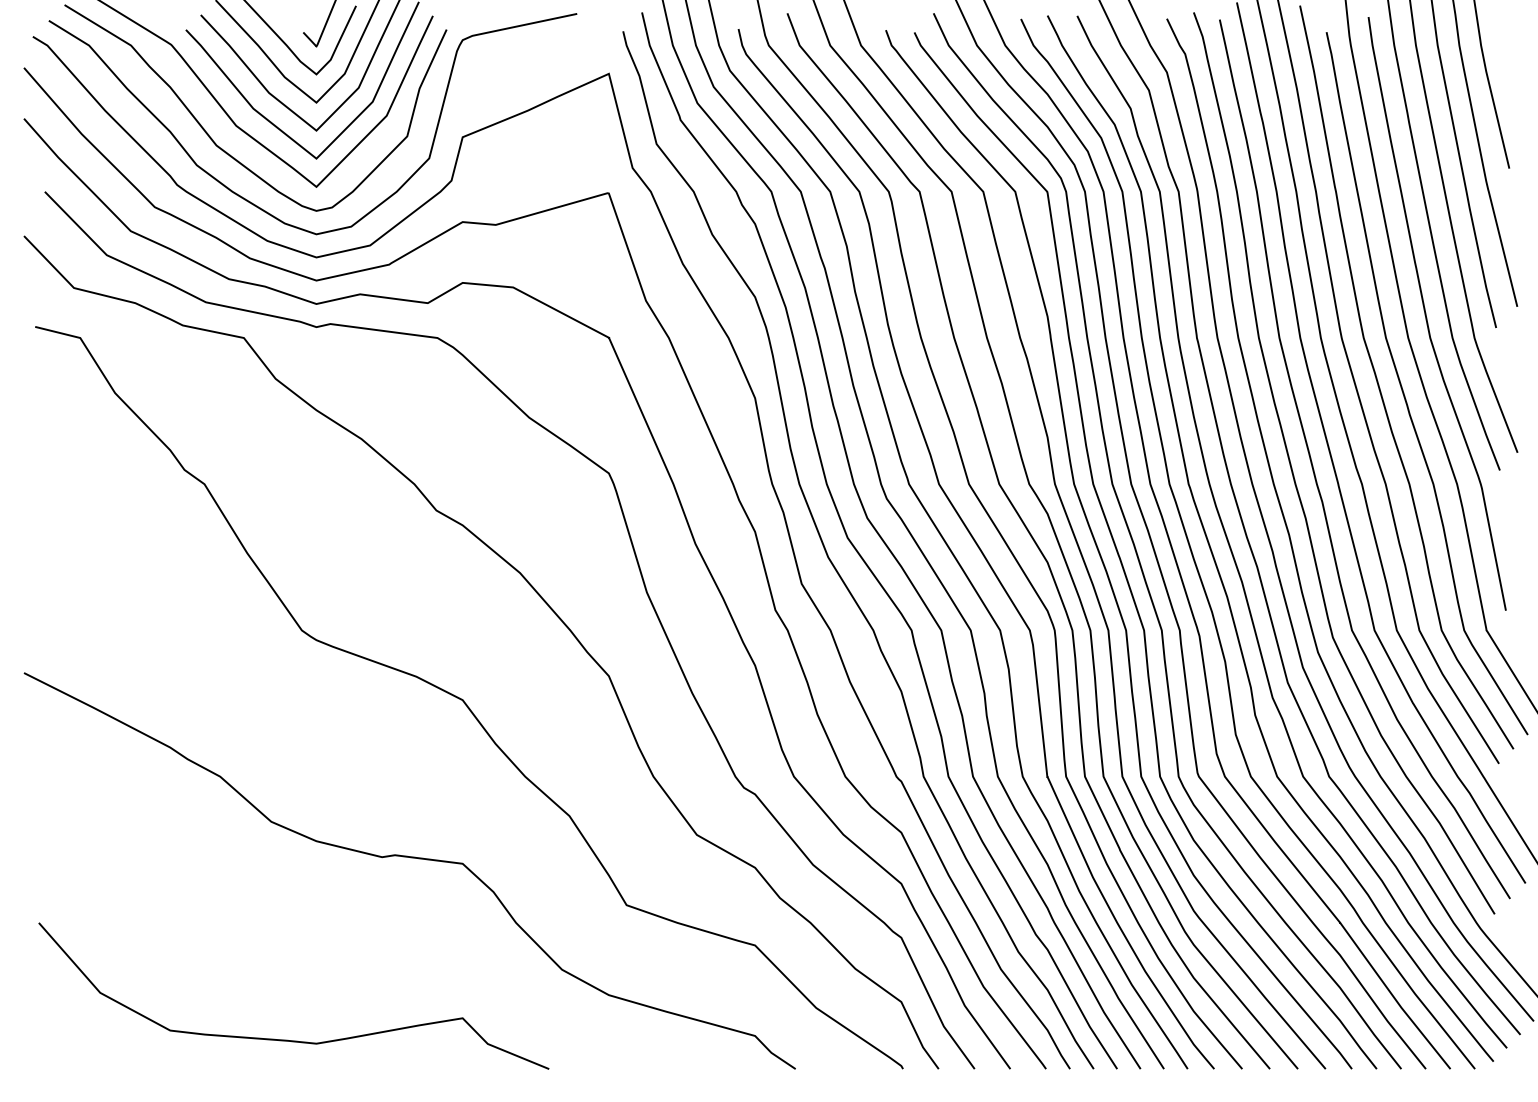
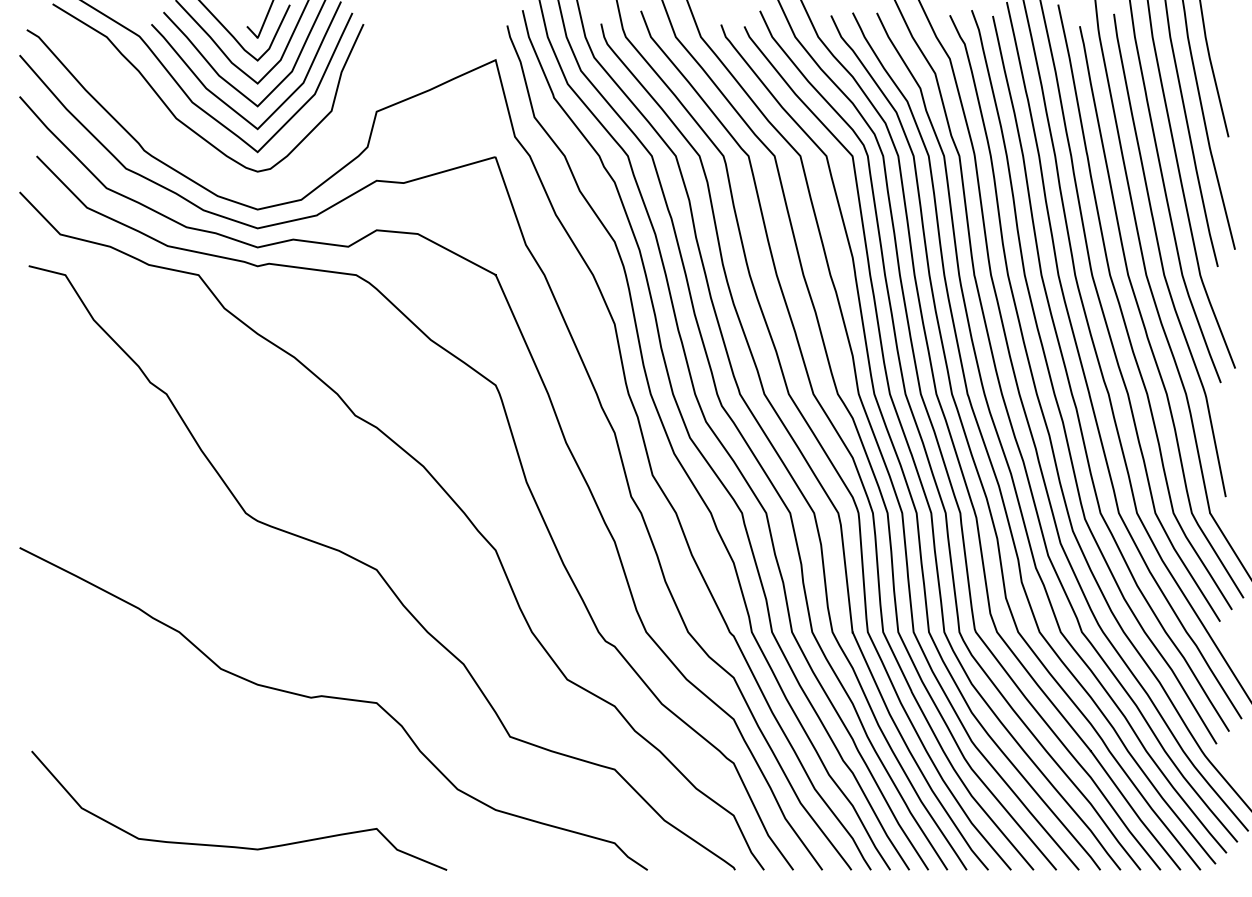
curve: (264, 209) -> (215, 170), removed

